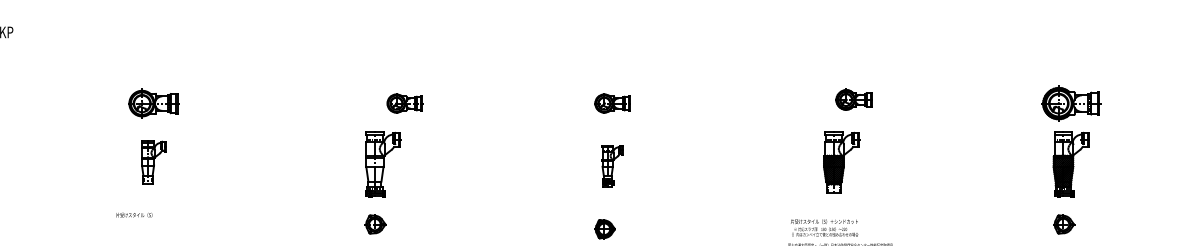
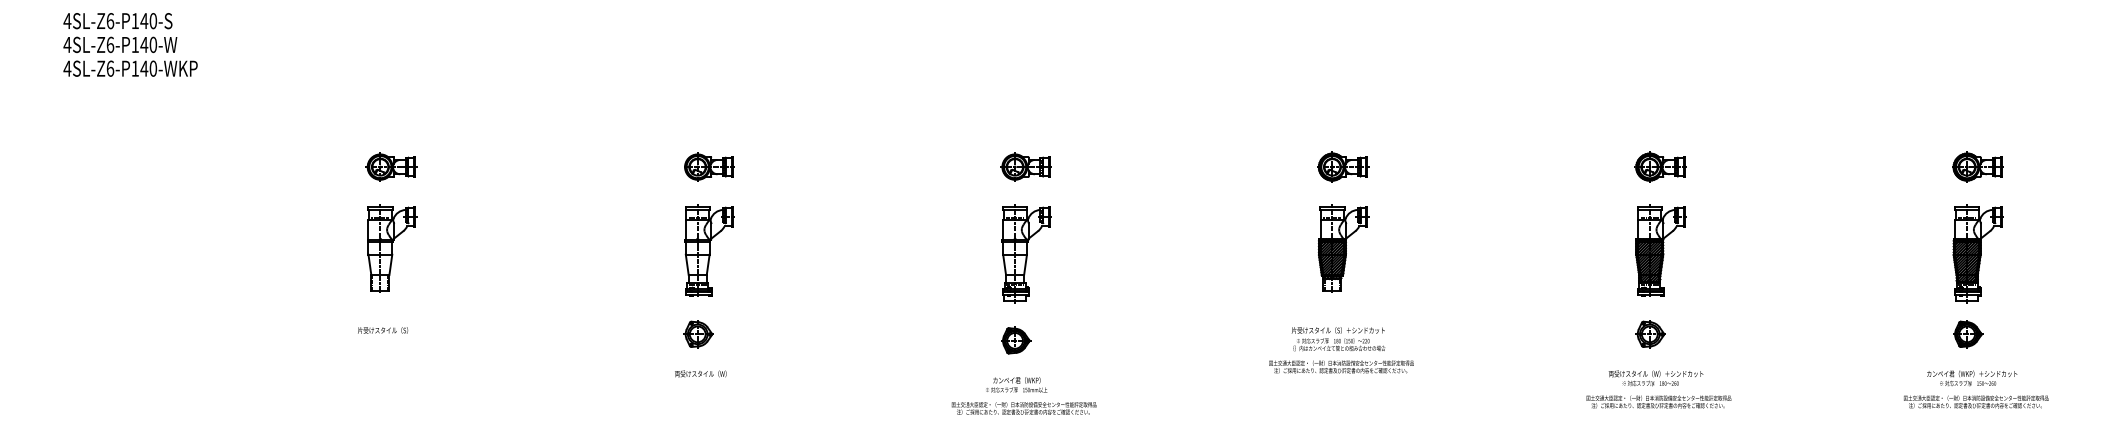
part: (854, 99) -> (1343, 166), moved
part: (153, 103) -> (391, 166), size x0.71
part: (405, 103) -> (709, 166), moved
part: (1071, 103) -> (1660, 166), size x0.62
part: (154, 162) -> (392, 248), size x1.43
part: (612, 166) -> (1026, 253), size x1.67
text: (134, 215) -> (383, 330), moved
text: (824, 228) -> (1338, 339), moved

